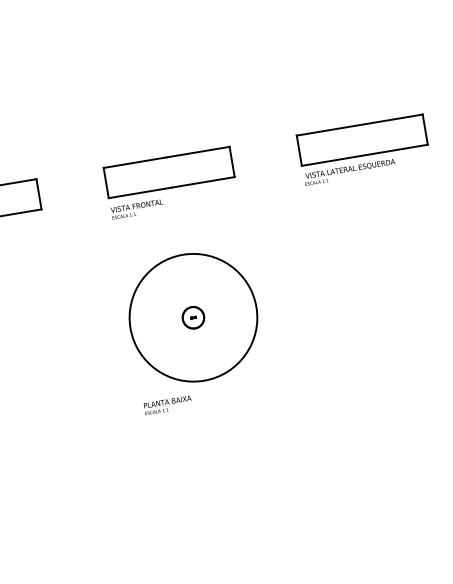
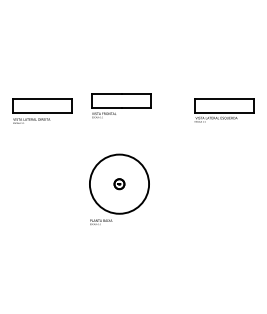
part: (170, 182) -> (121, 105), moved
part: (195, 326) -> (119, 188), moved

